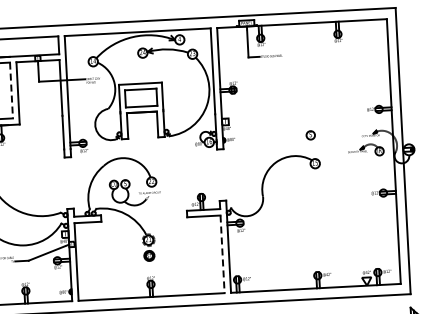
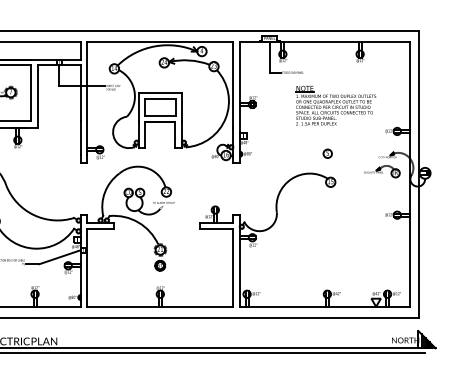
part: (315, 86) -> (335, 105), added
line: (11, 90) -> (31, 93), dashed -> solid
line: (222, 253) -> (233, 267), dashed -> solid

